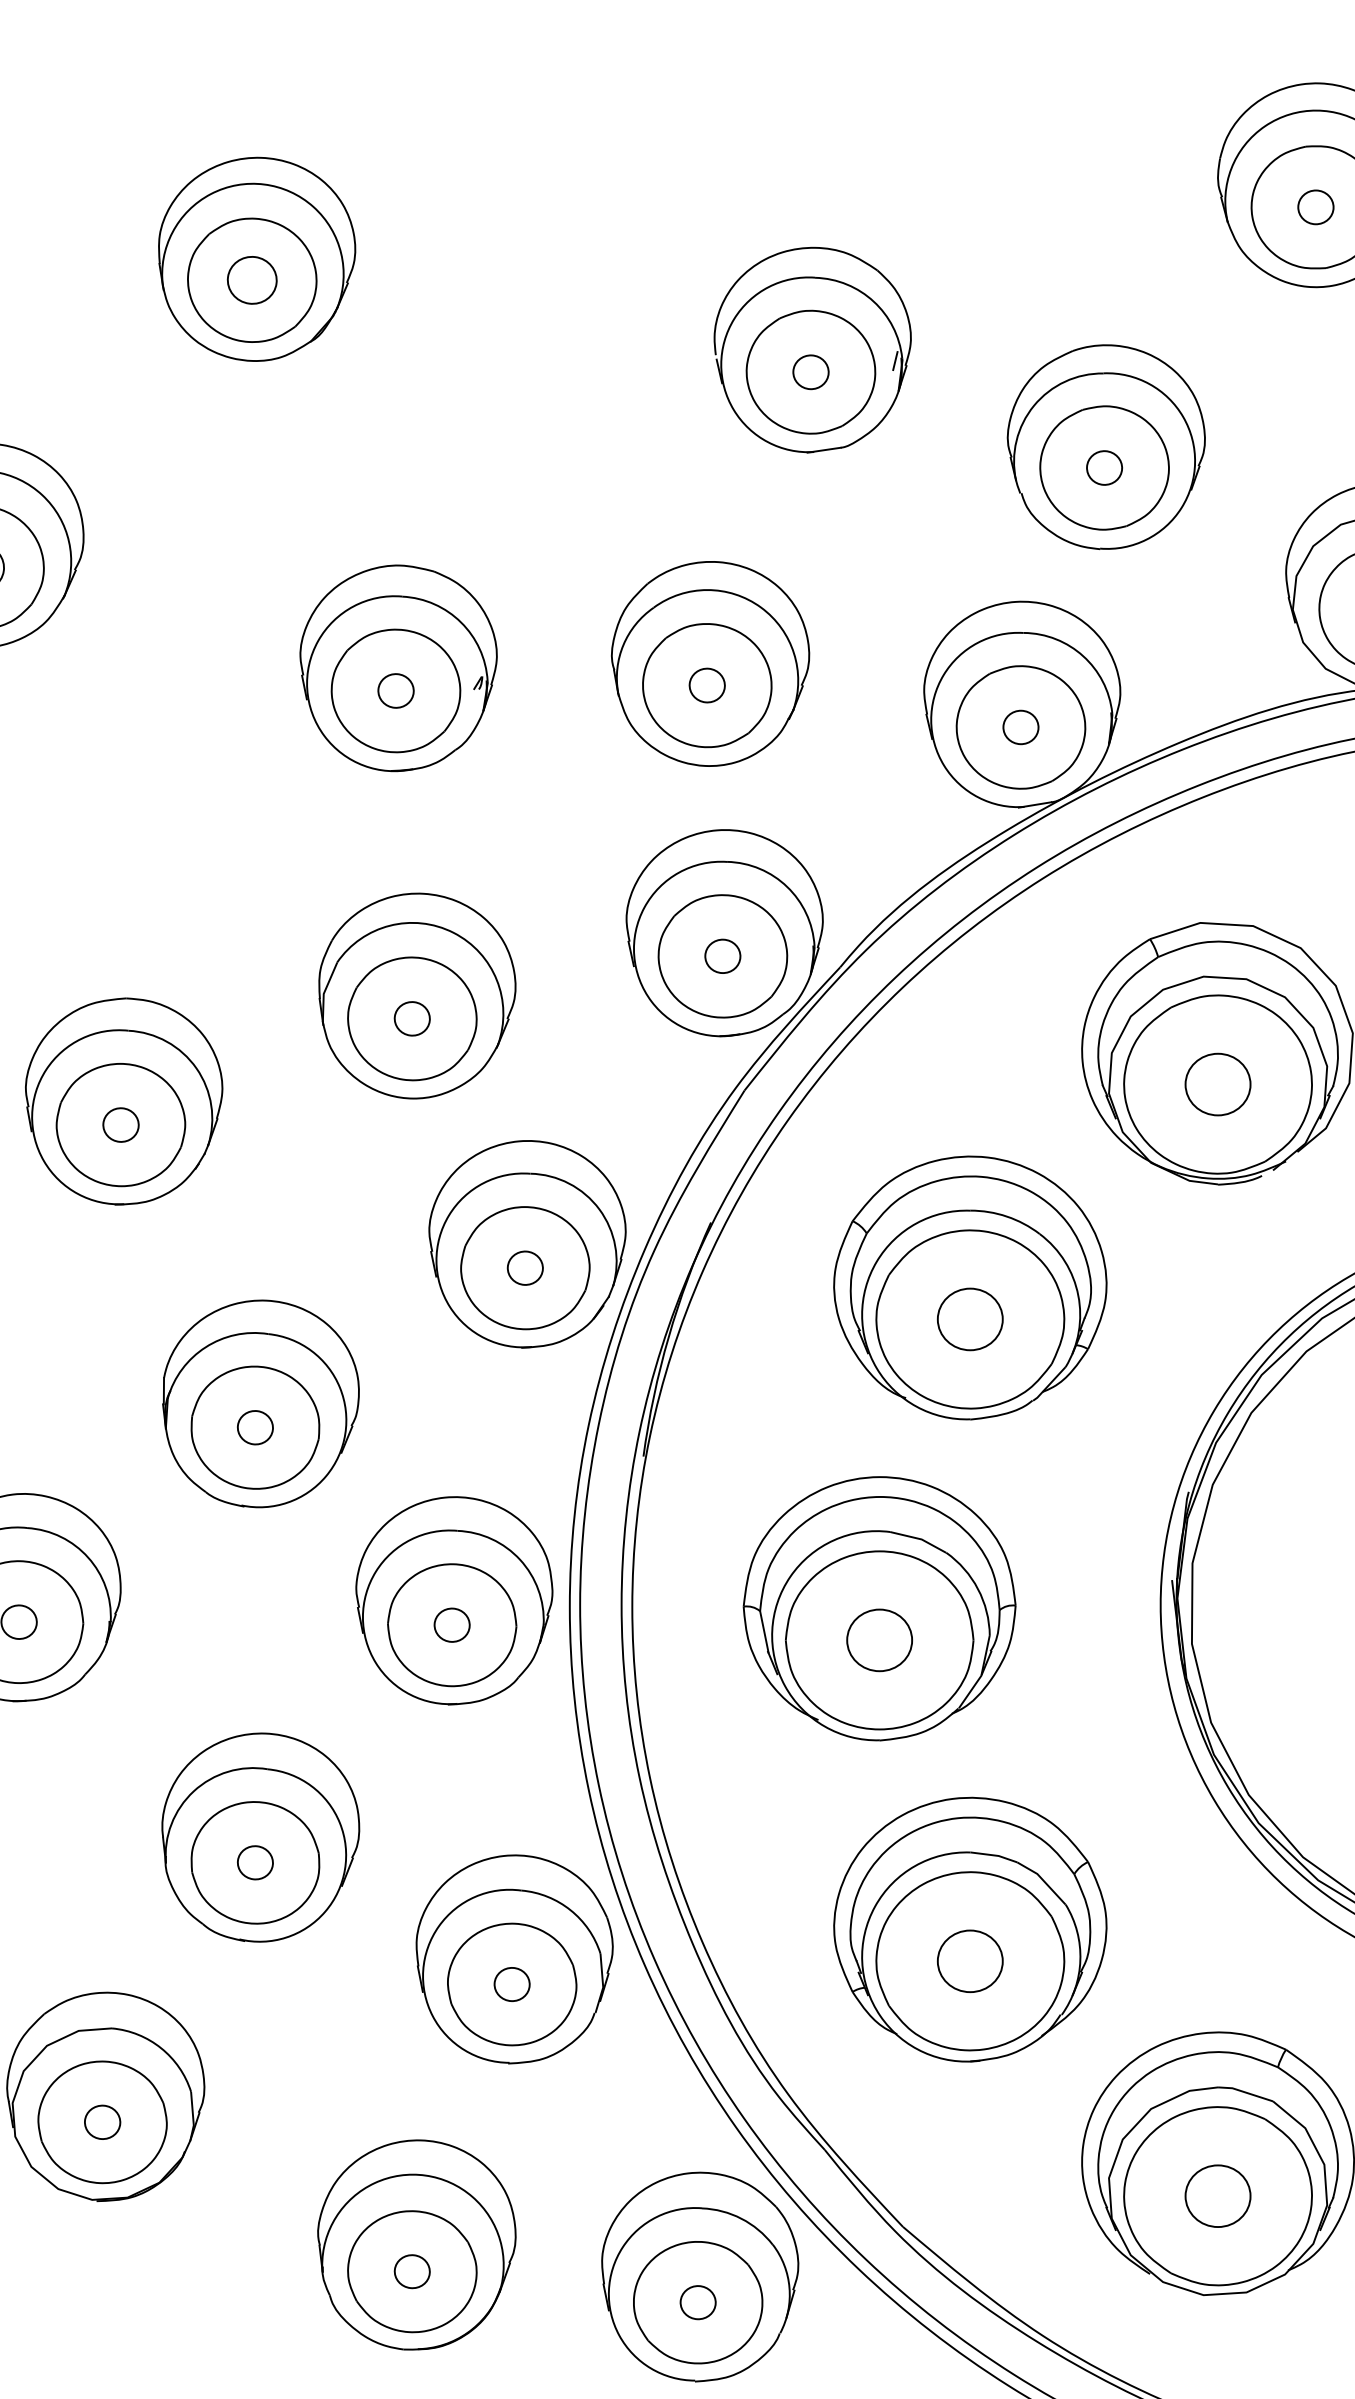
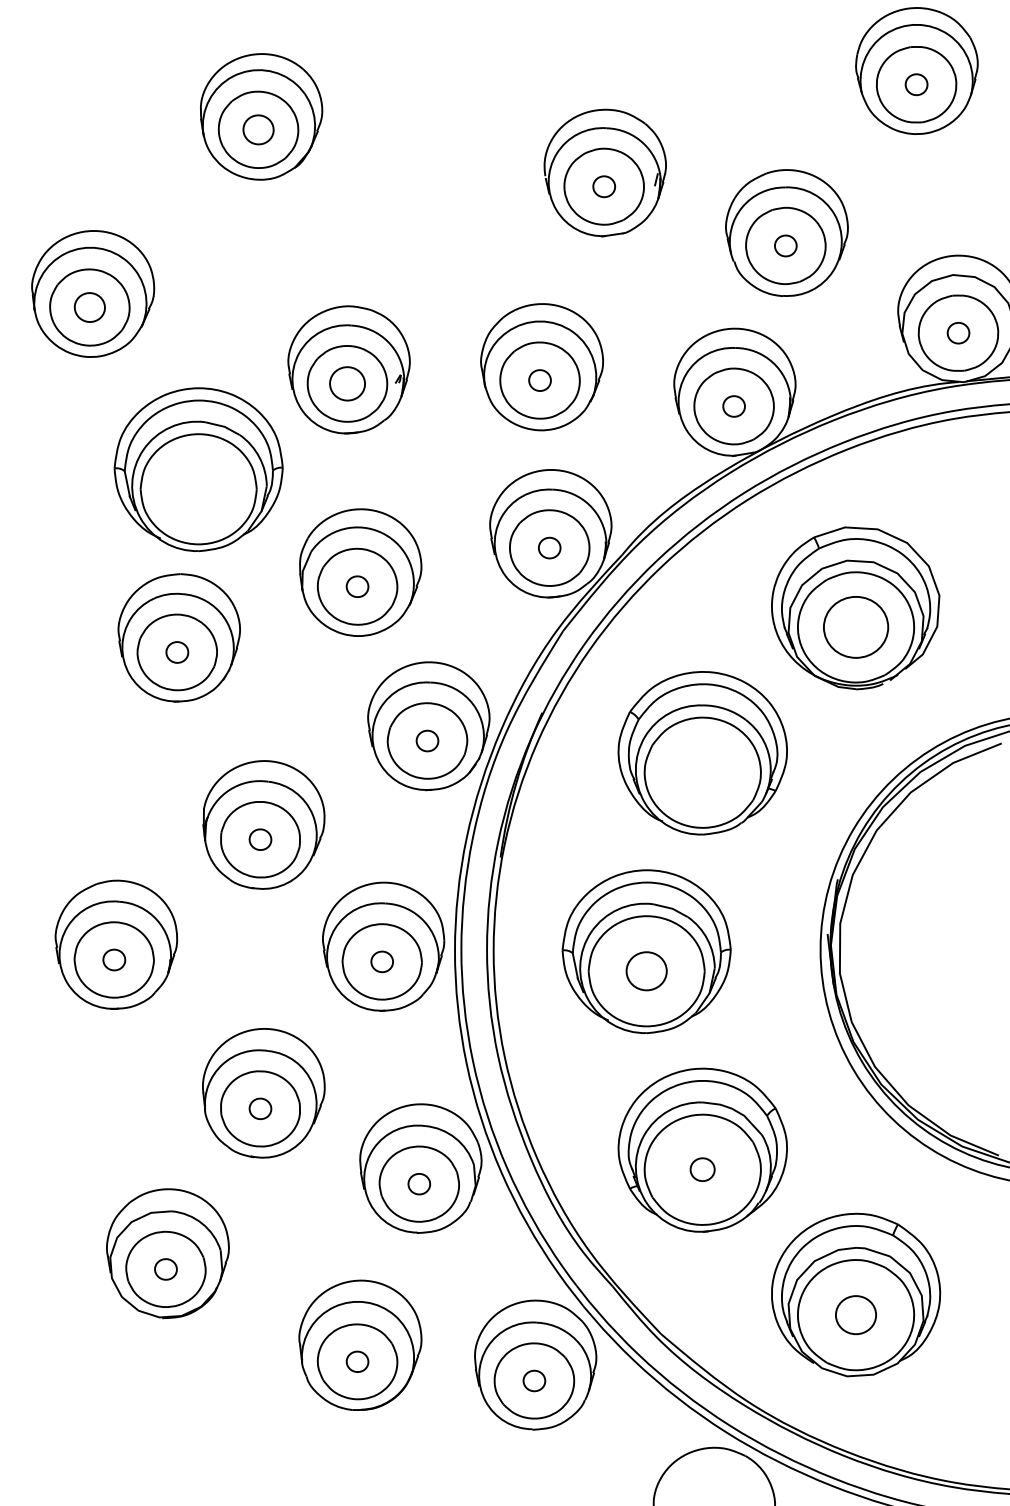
part: (396, 690) -> (347, 383), size x1.6
part: (155, 829) -> (198, 469), added
part: (1217, 1084) -> (855, 627), size x1.6
part: (969, 1319) -> (702, 772), removed
part: (969, 1960) -> (702, 1169), size x0.6

